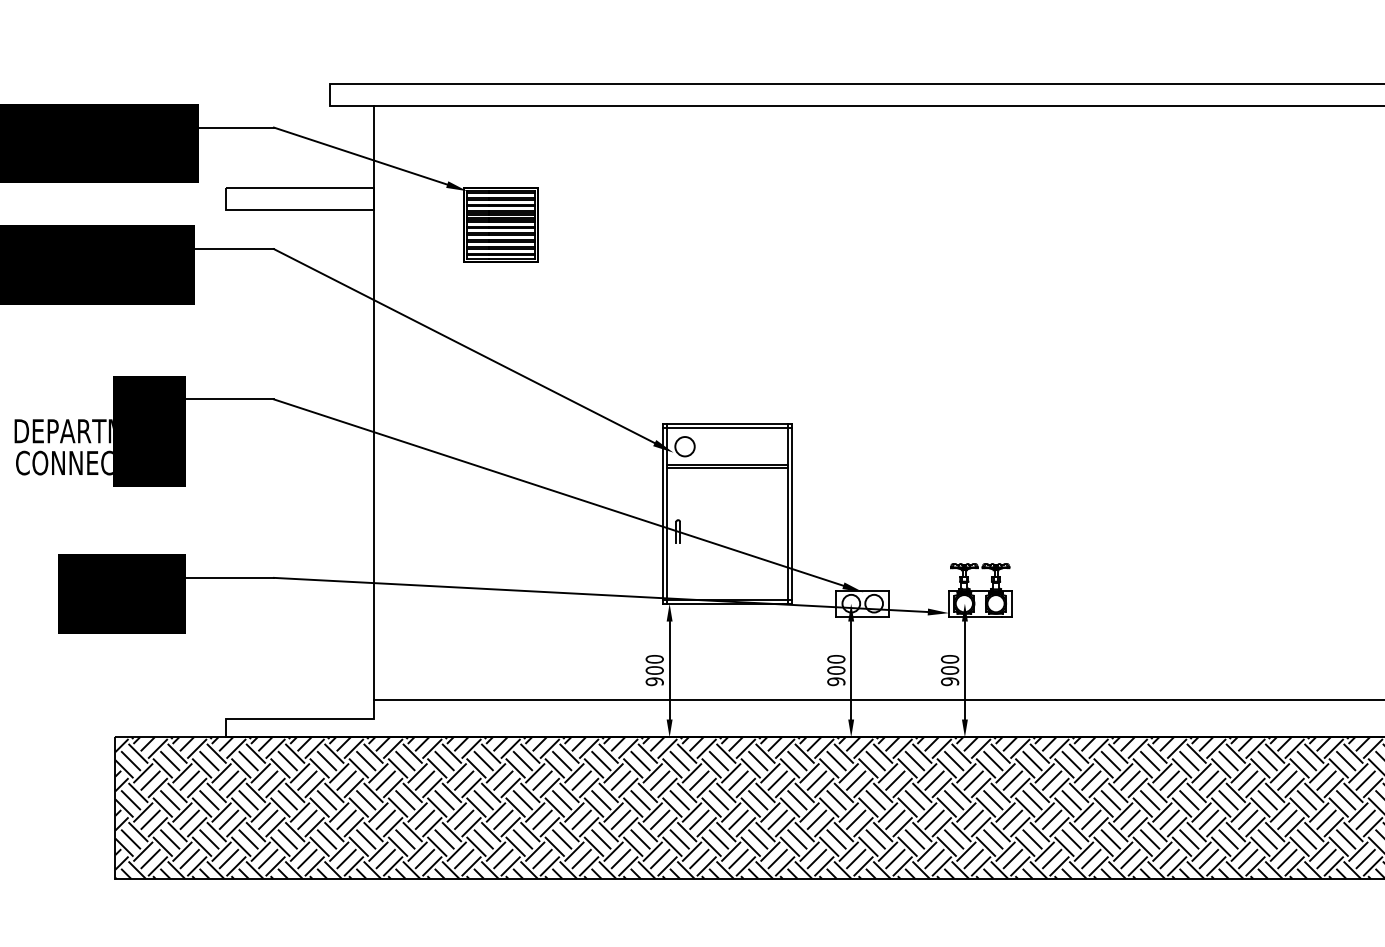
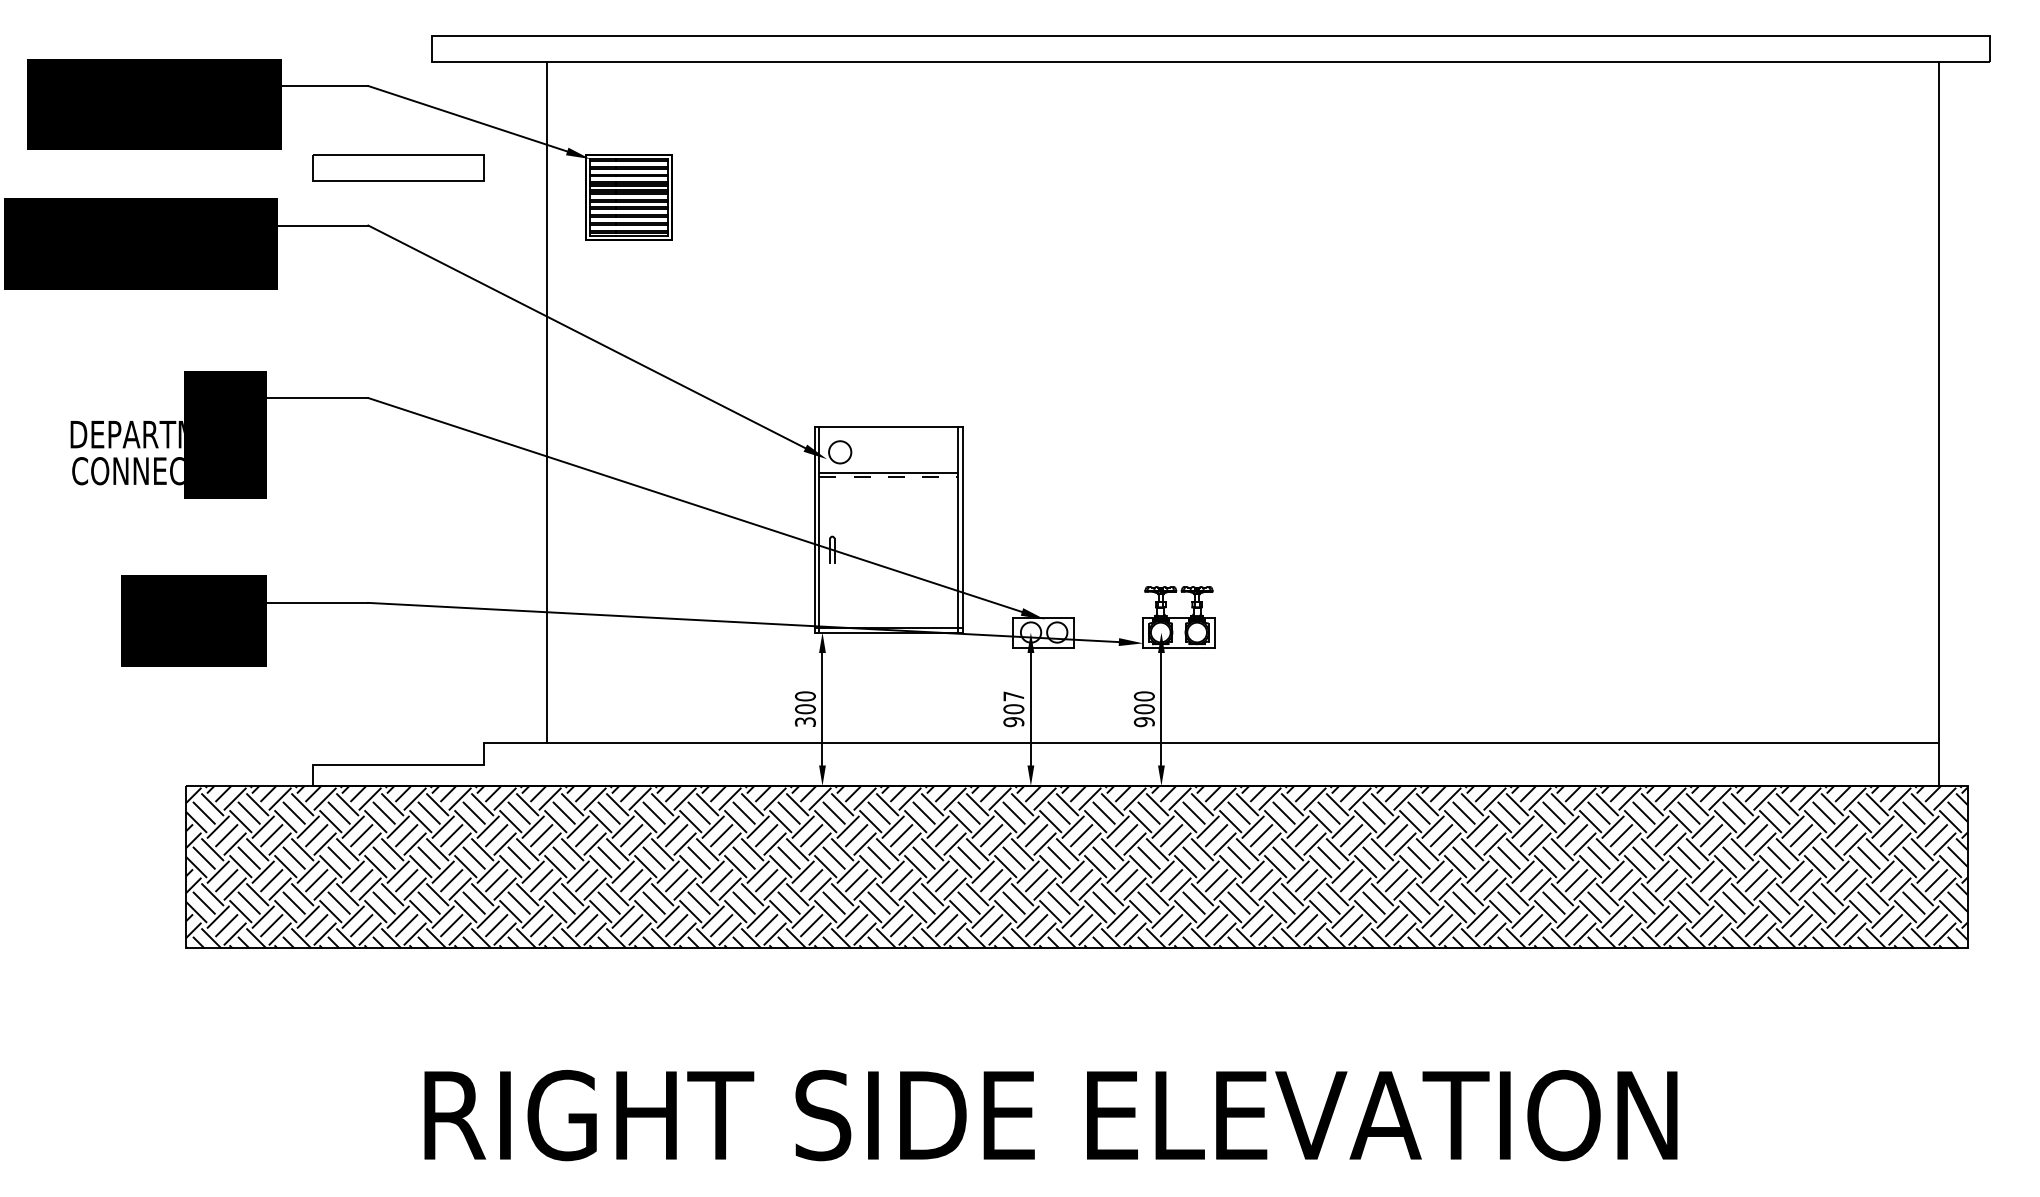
line: (374, 403) -> (546, 402), moved
line: (727, 427) -> (888, 430), removed
line: (728, 468) -> (889, 477), solid -> dashed
text: (836, 659) -> (1013, 696), 900 -> 907
text: (654, 682) -> (805, 722), 900 -> 300

